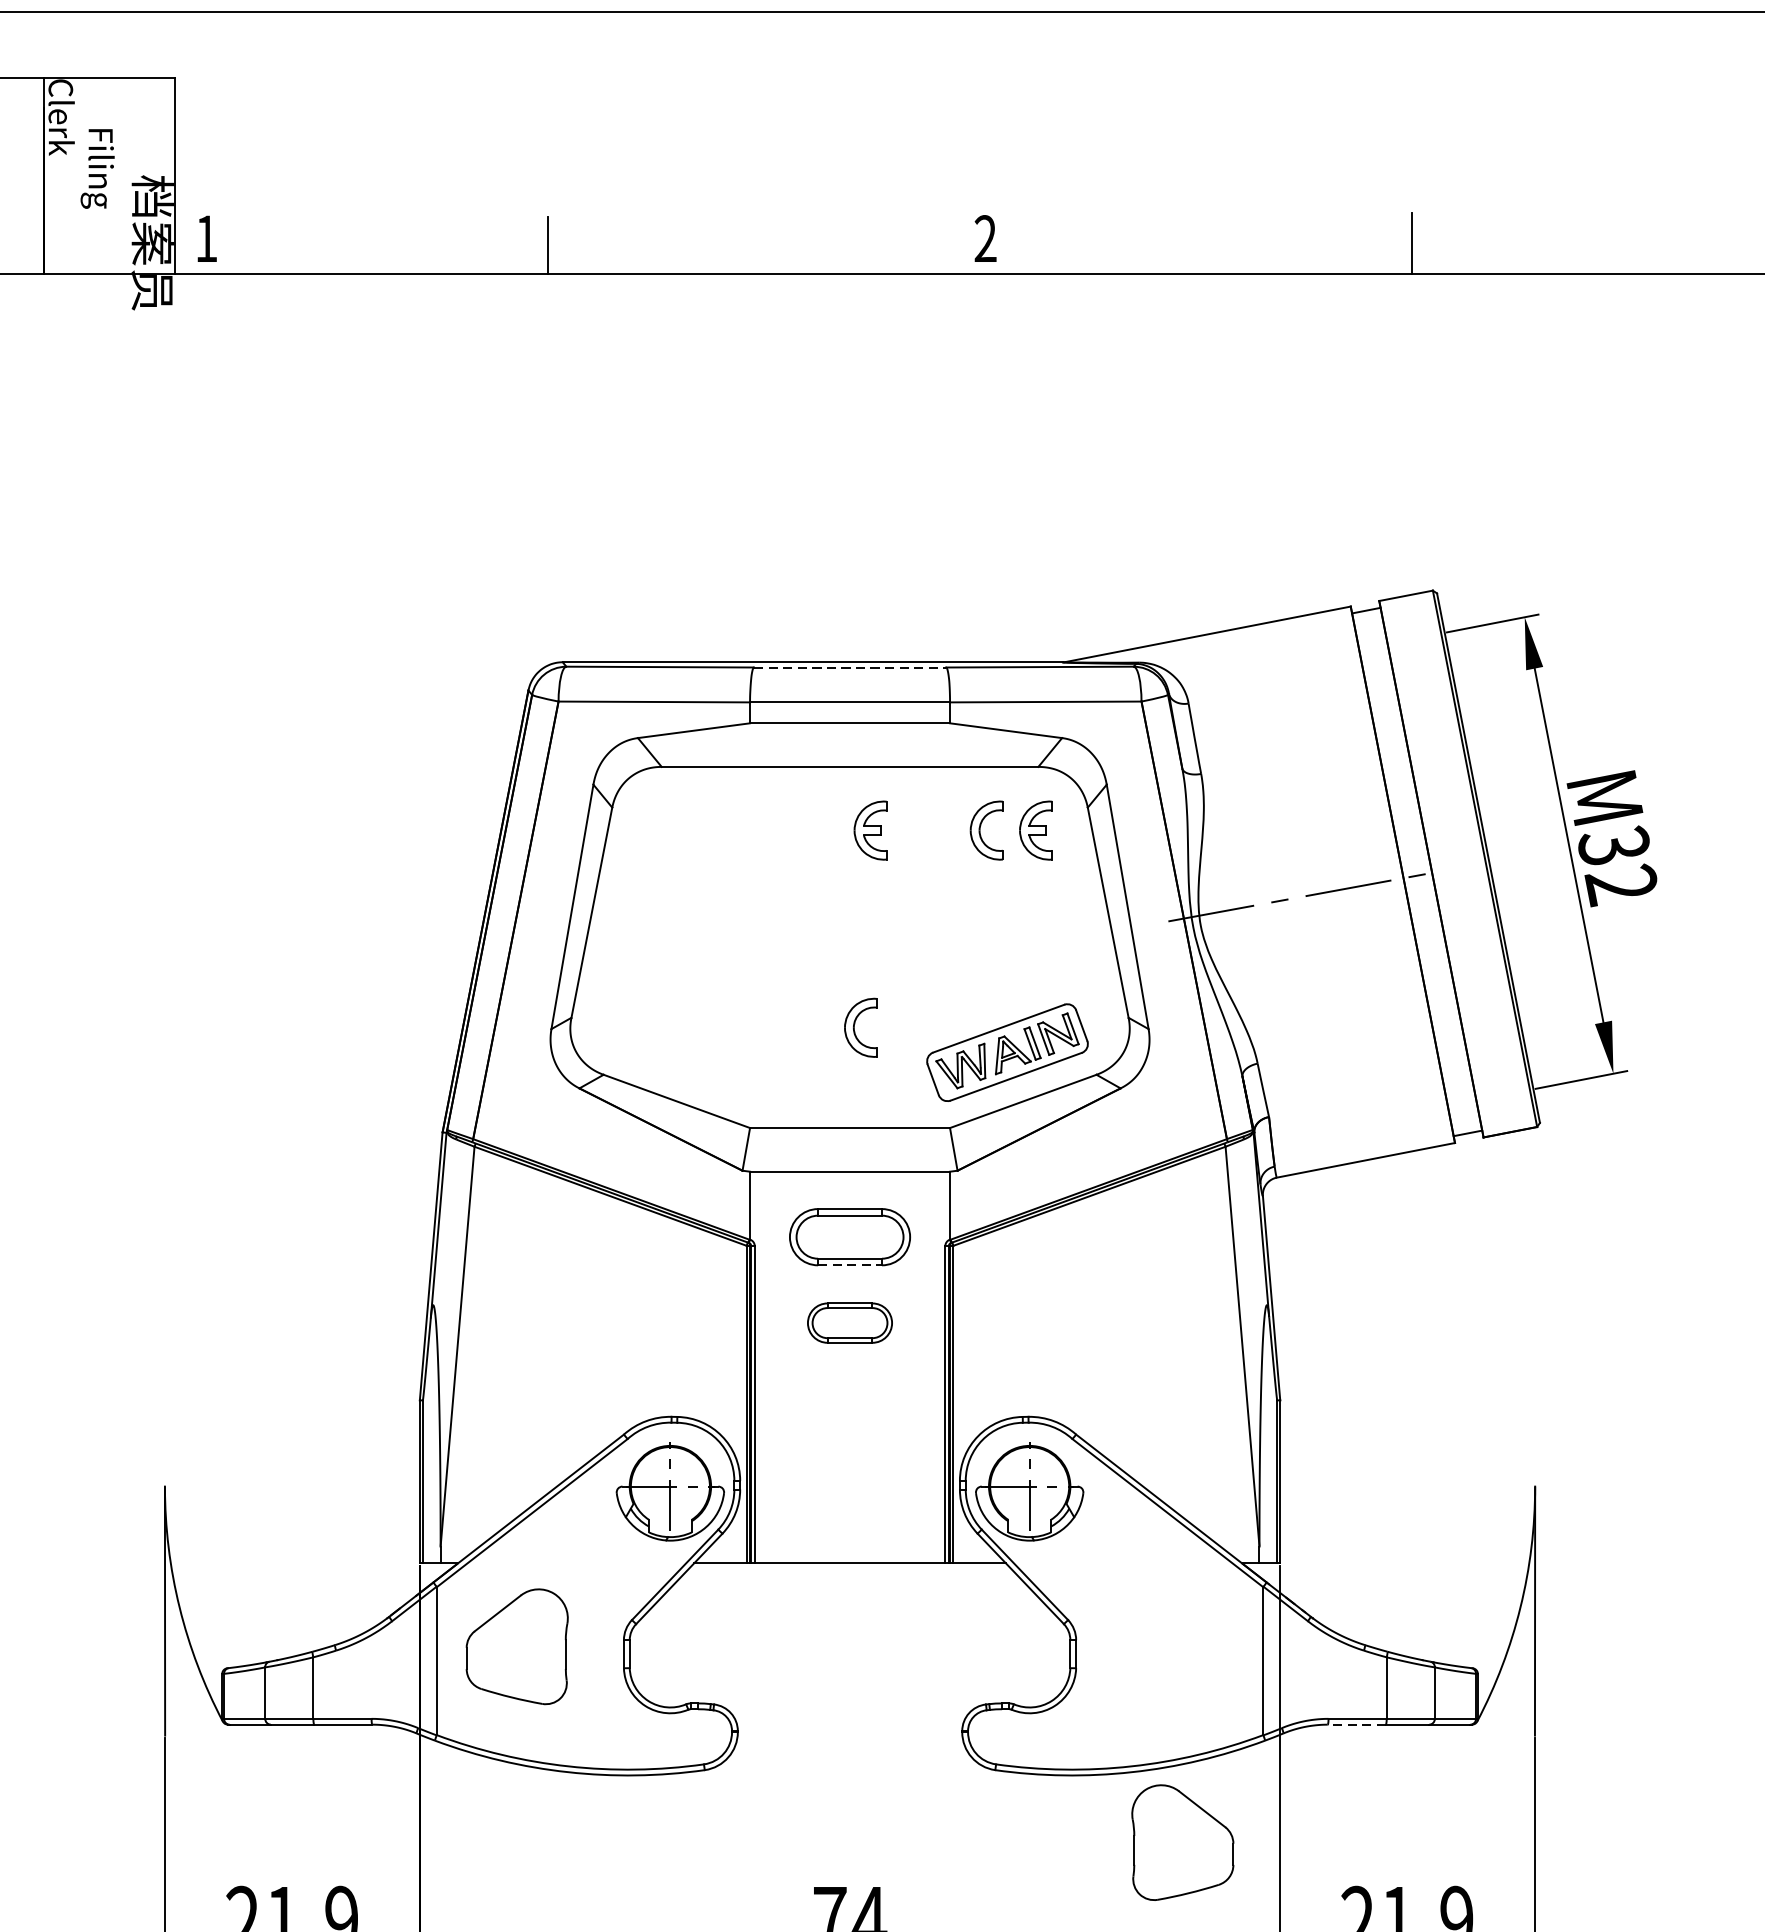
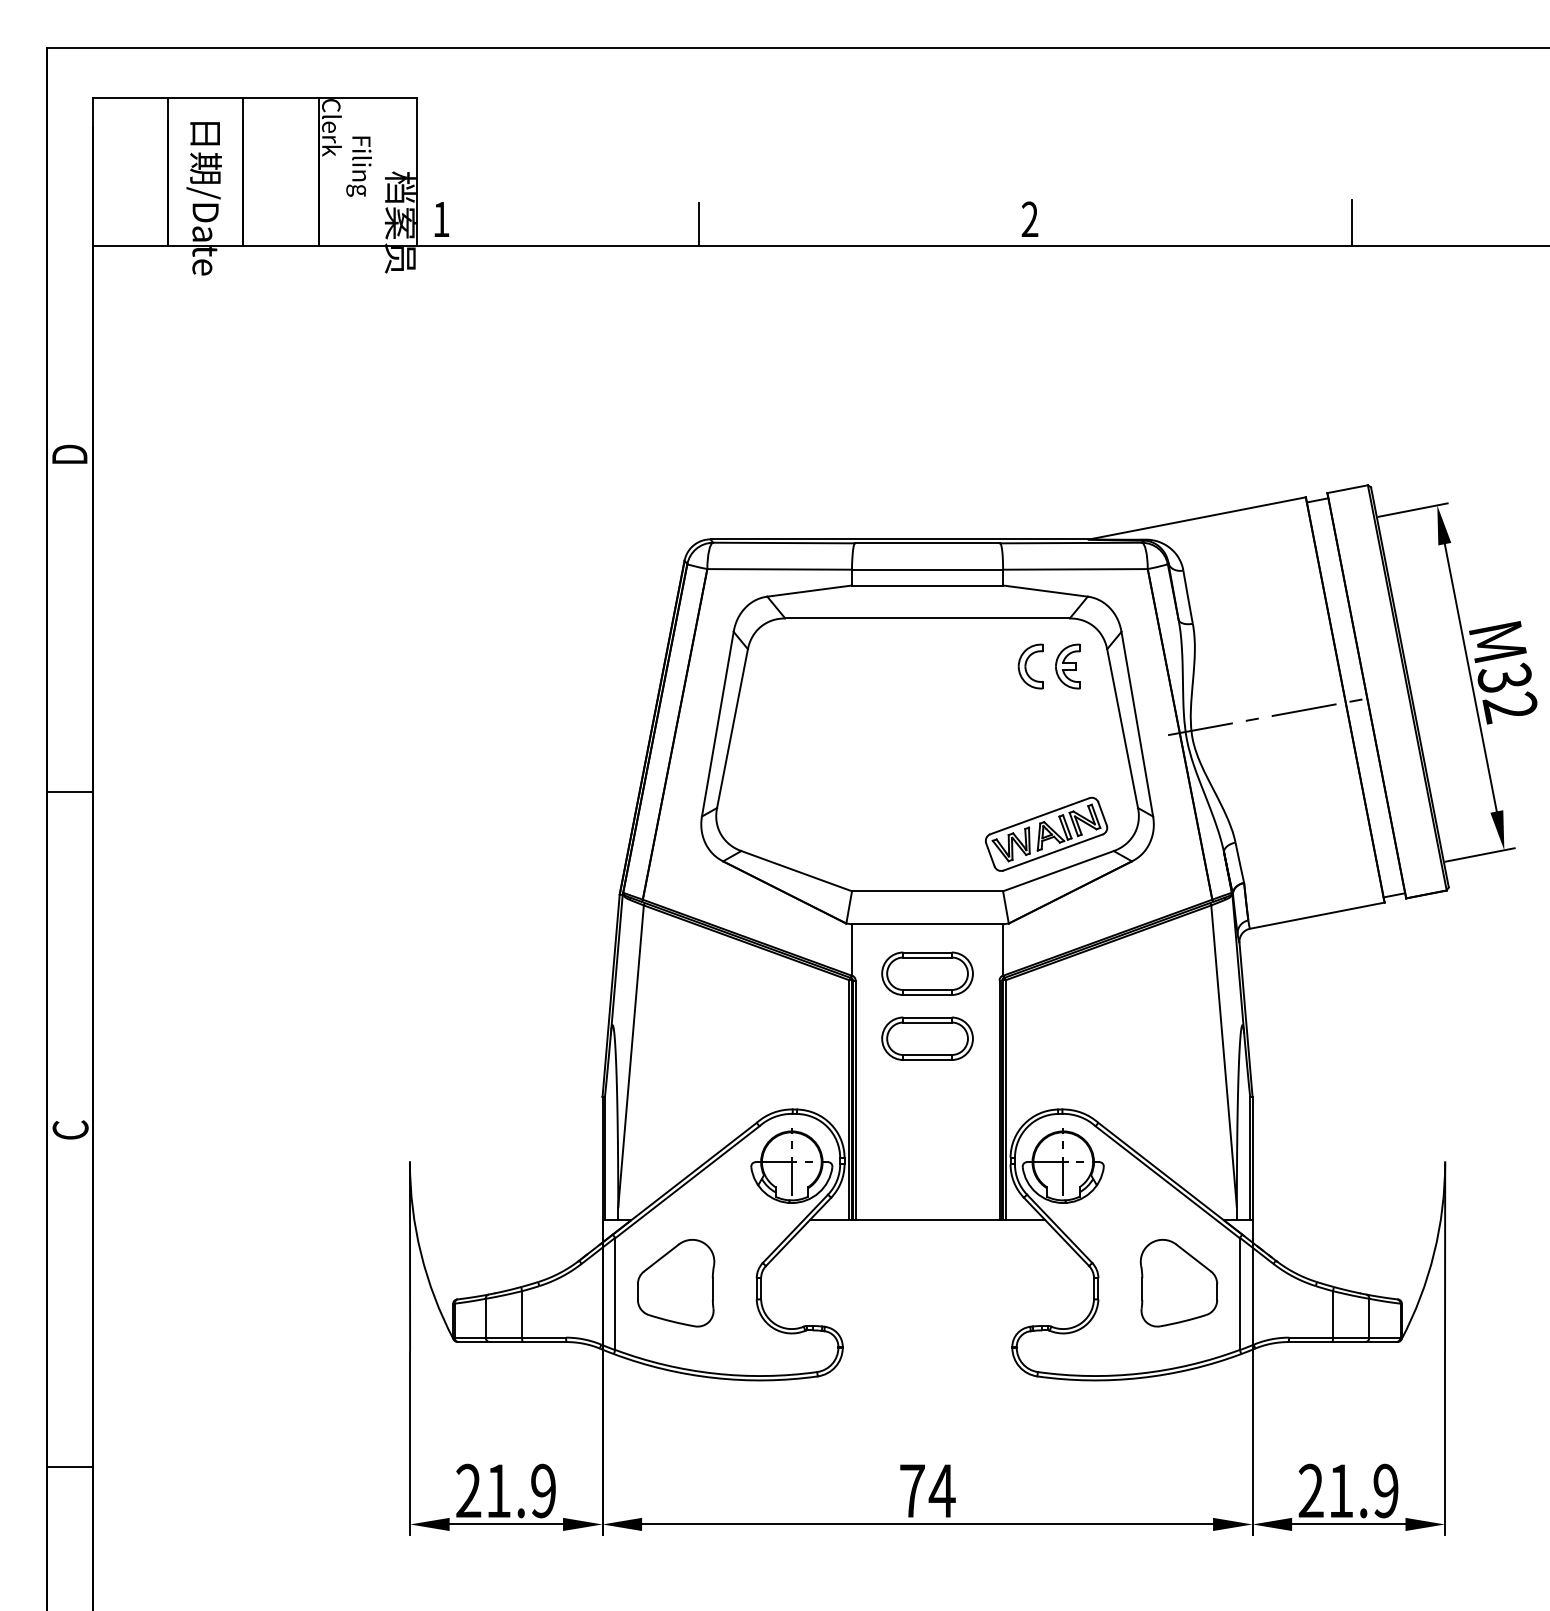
line: (849, 667) -> (927, 543), dashed -> solid
part: (869, 830) -> (942, 666), removed
part: (860, 1027) -> (935, 815), removed
line: (851, 1265) -> (928, 995), dashed -> solid
part: (849, 1322) -> (927, 1038), size x1.43
line: (1356, 1725) -> (1310, 1342), dashed -> solid
part: (1182, 1841) -> (1178, 1282), moved

